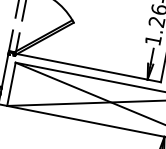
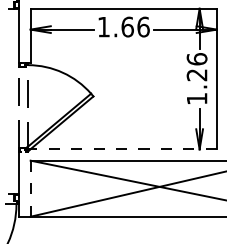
line: (85, 67) -> (118, 149), solid -> dashed
line: (11, 84) -> (30, 189), solid -> dashed

